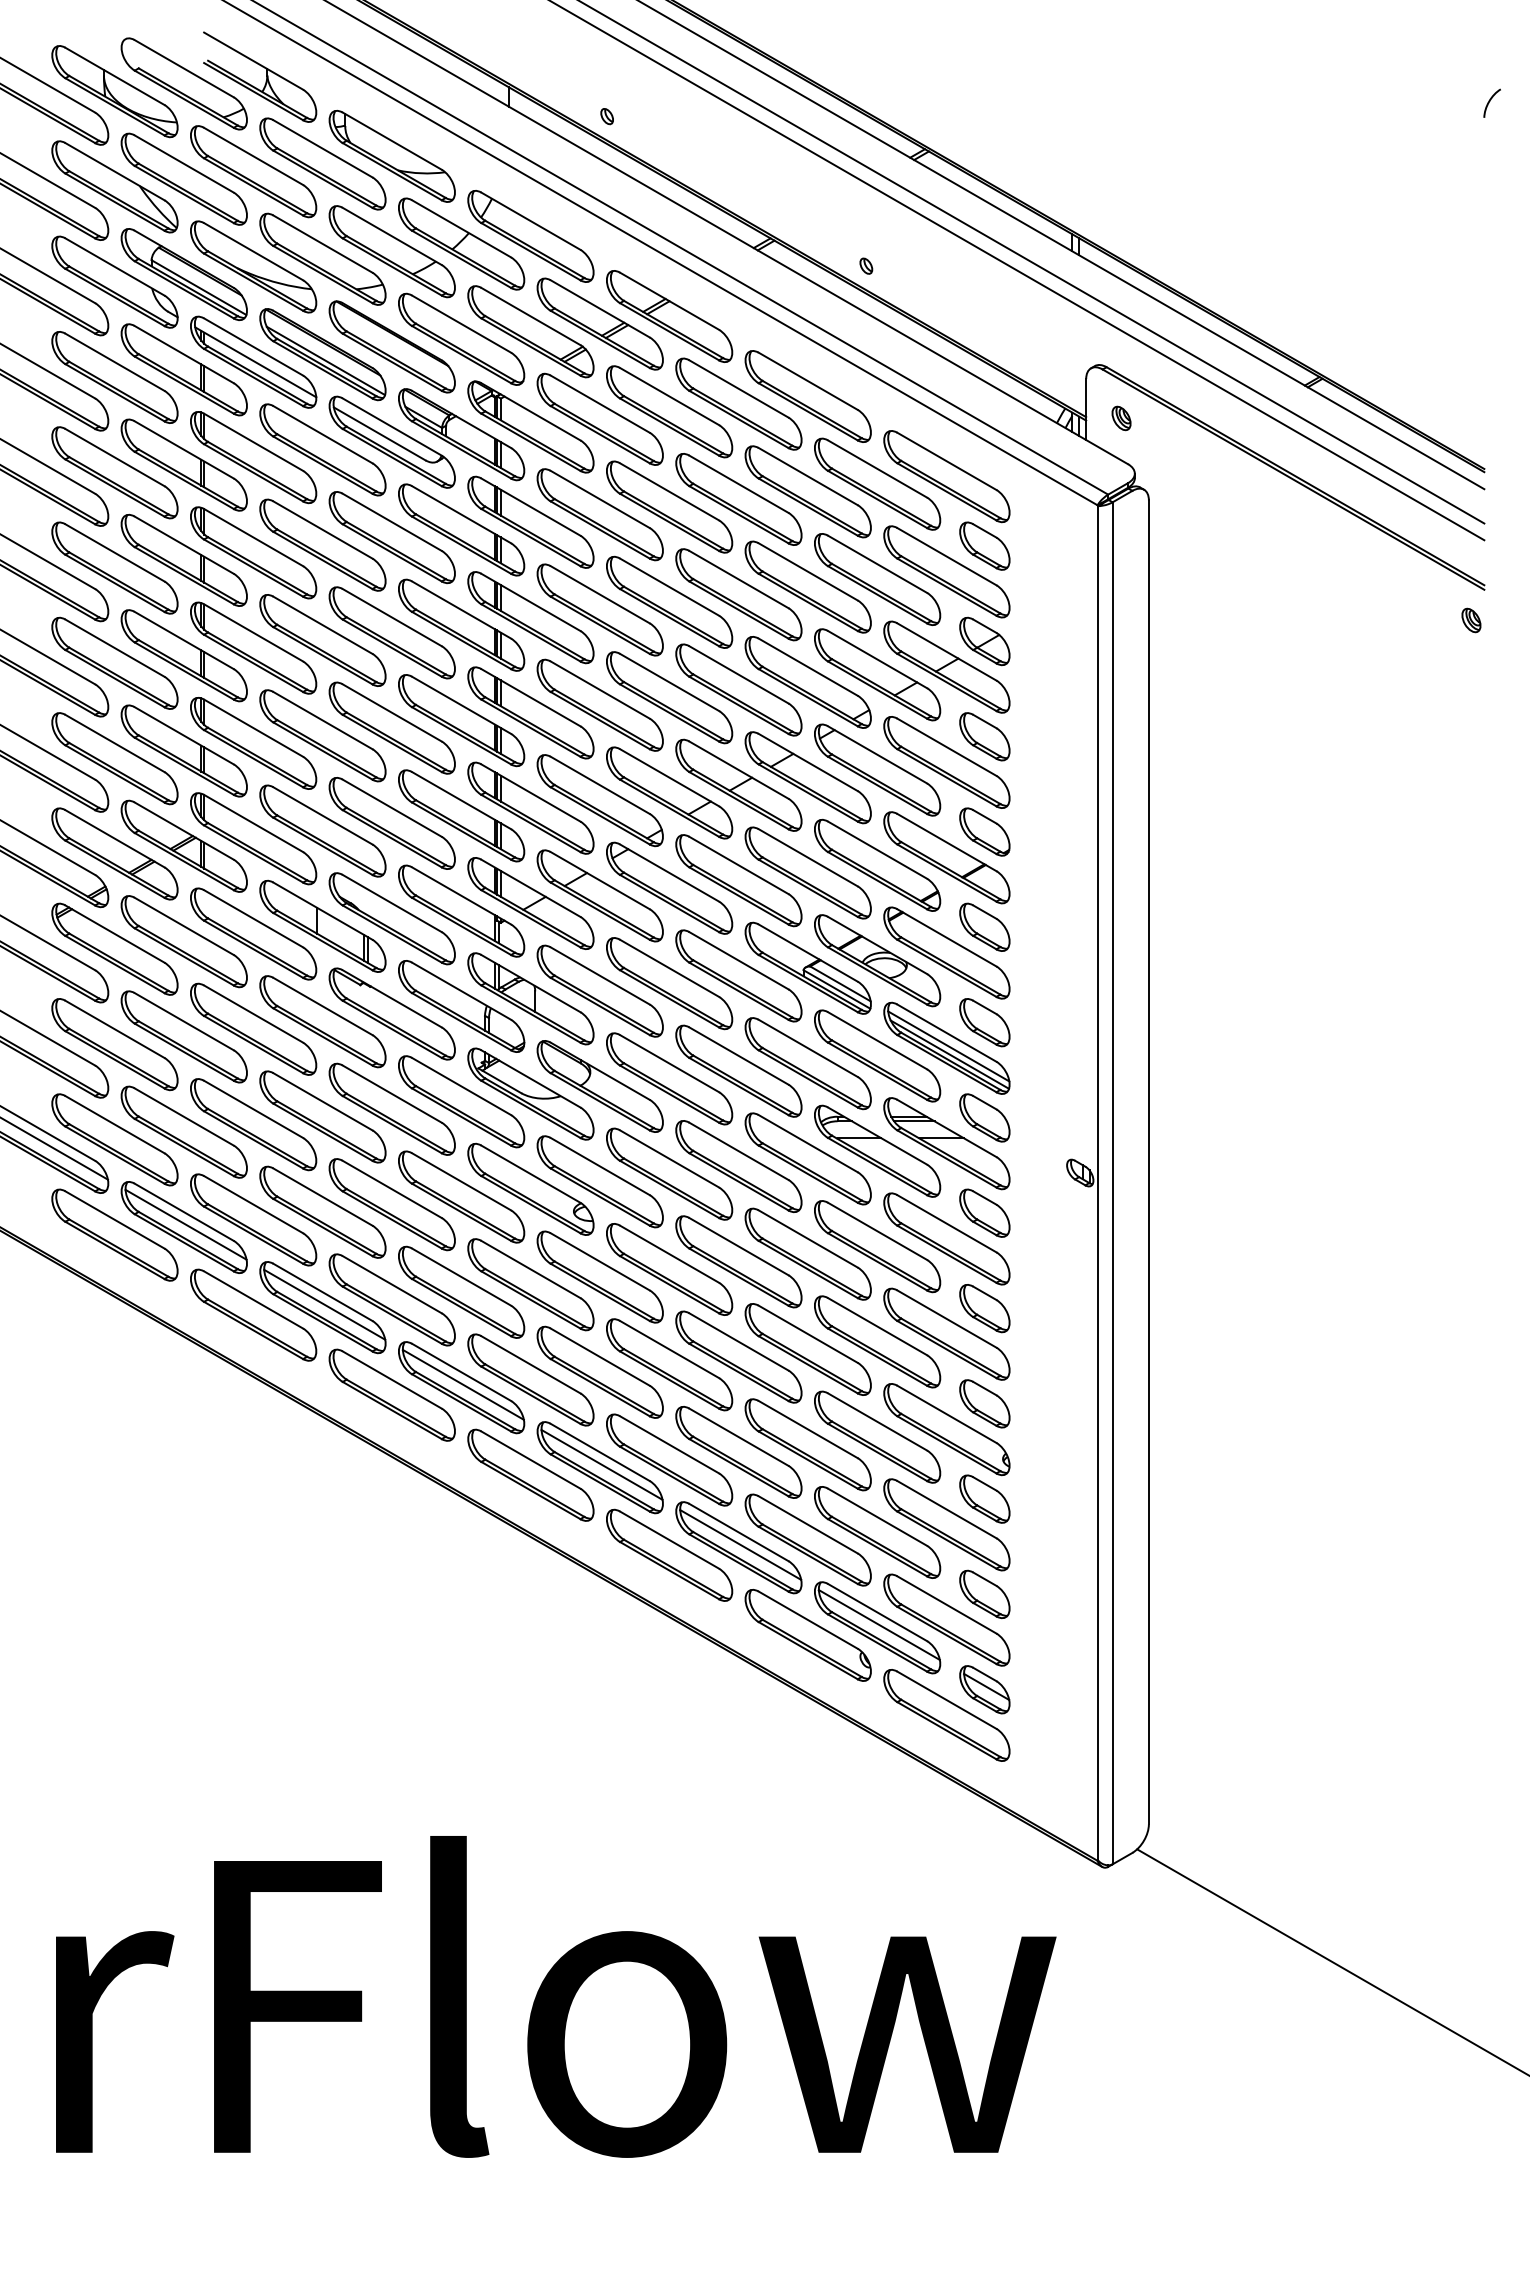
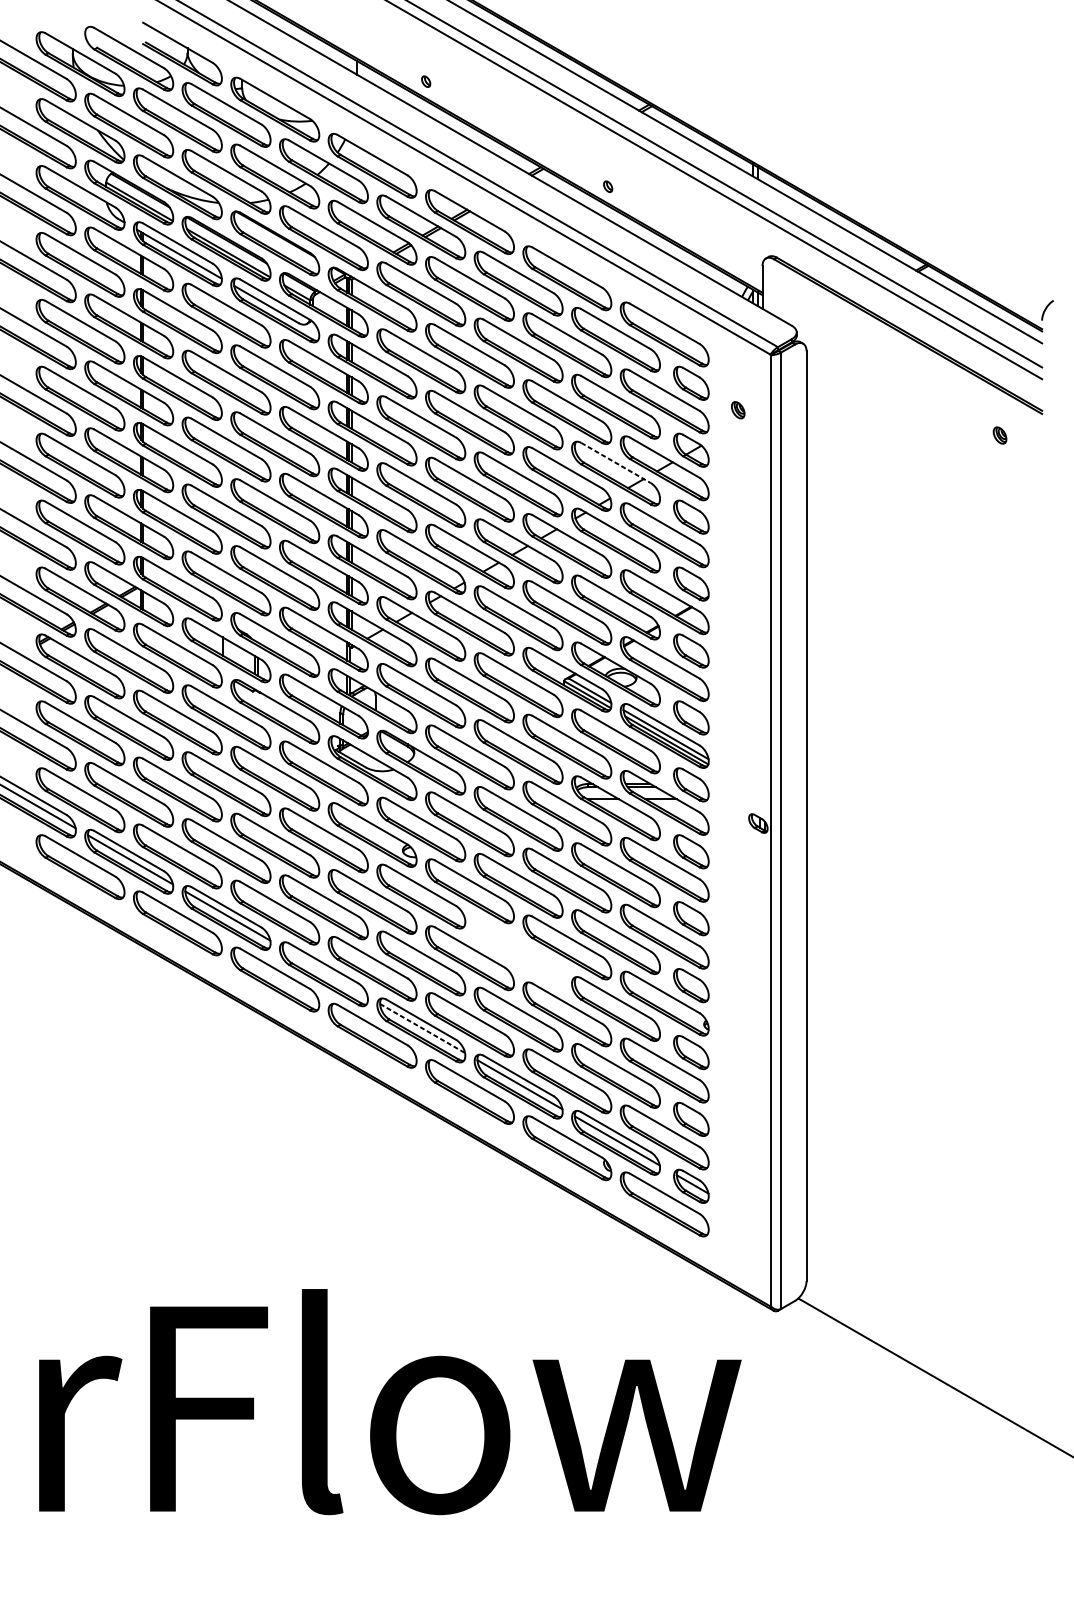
curve: (1490, 101) -> (1046, 309), moved
part: (1121, 418) -> (738, 410), moved
part: (1471, 620) -> (1000, 435), moved
line: (878, 659) -> (616, 462), solid -> dashed
part: (738, 1356) -> (518, 952), removed
line: (462, 1384) -> (324, 972), removed
line: (602, 1464) -> (422, 1028), solid -> dashed

